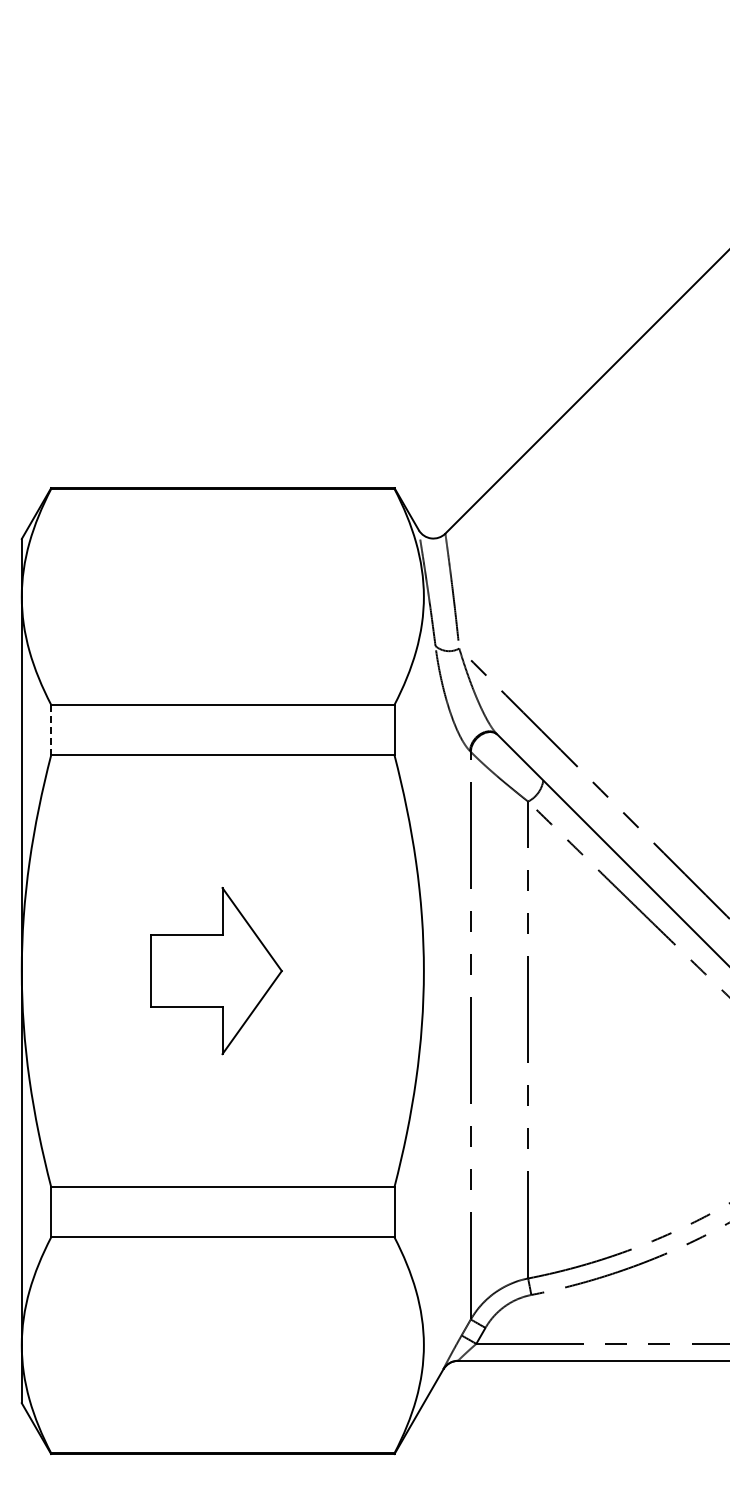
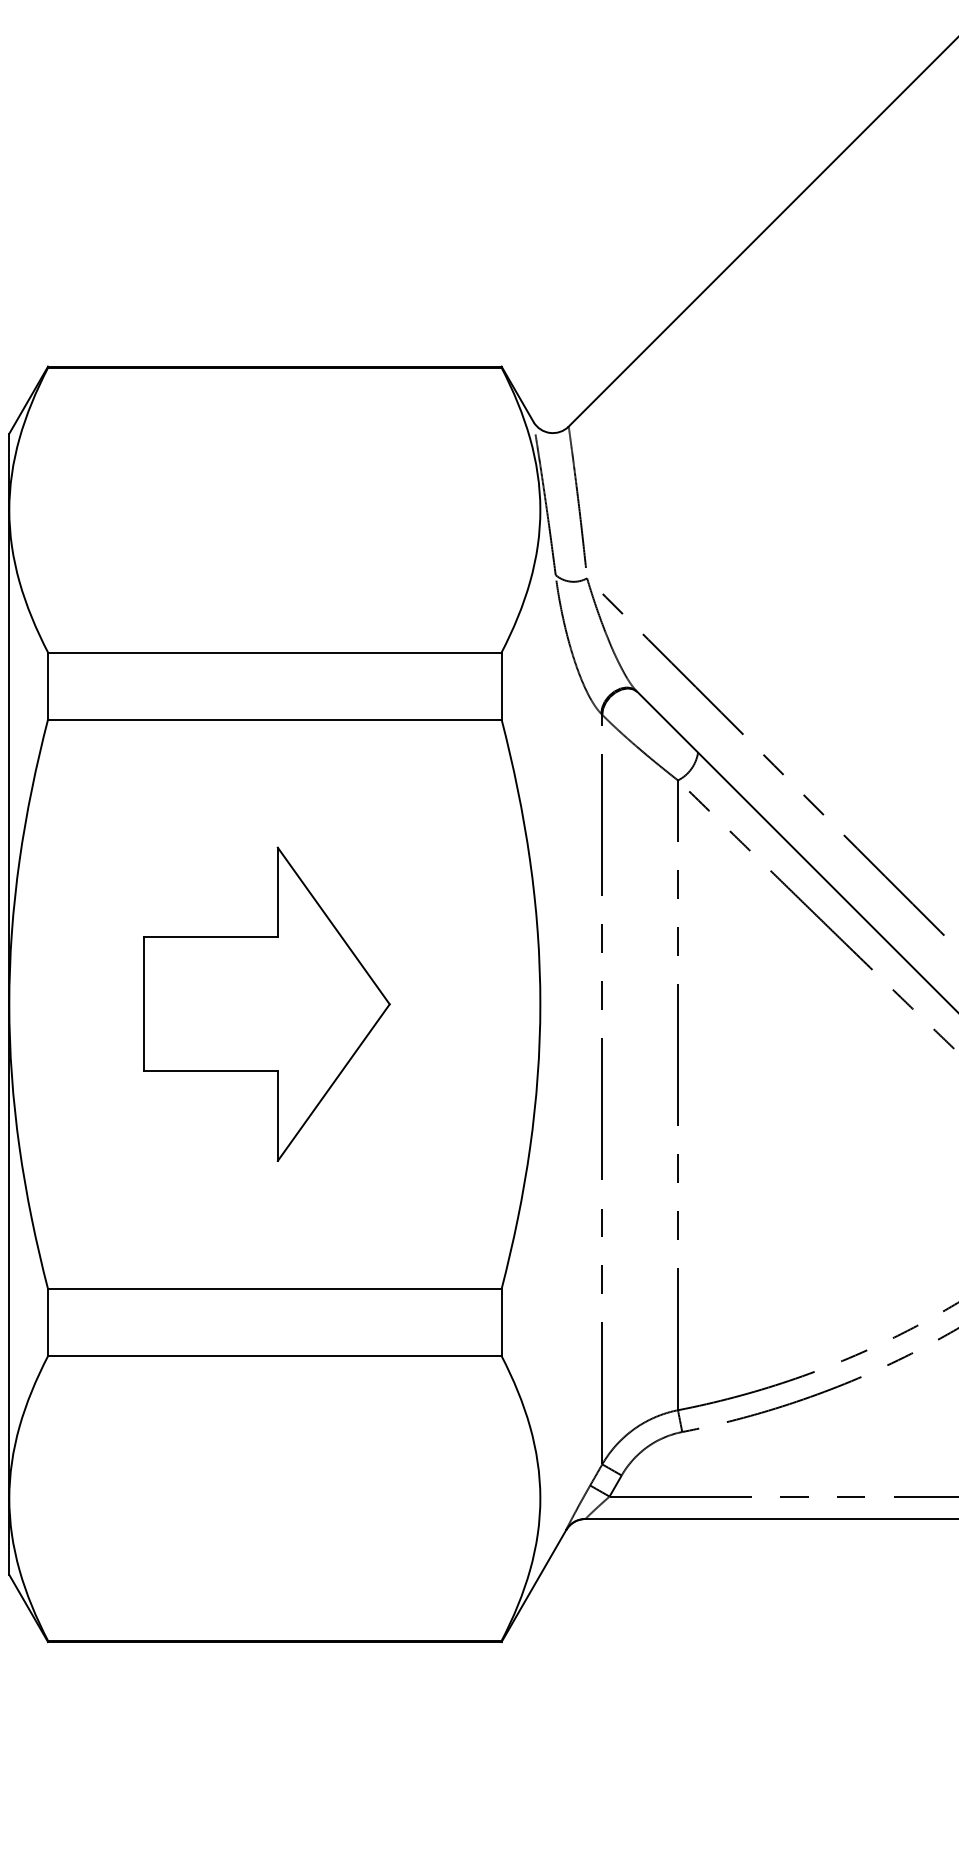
line: (51, 730) -> (48, 686), dashed -> solid
part: (216, 970) -> (266, 1003), size x1.43

